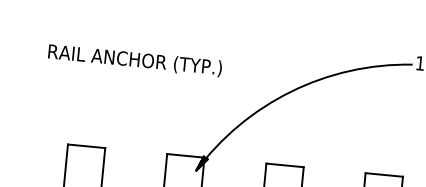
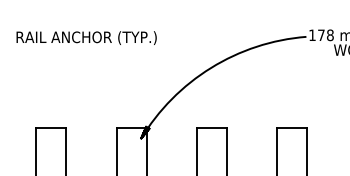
text: (135, 59) -> (86, 37), moved

